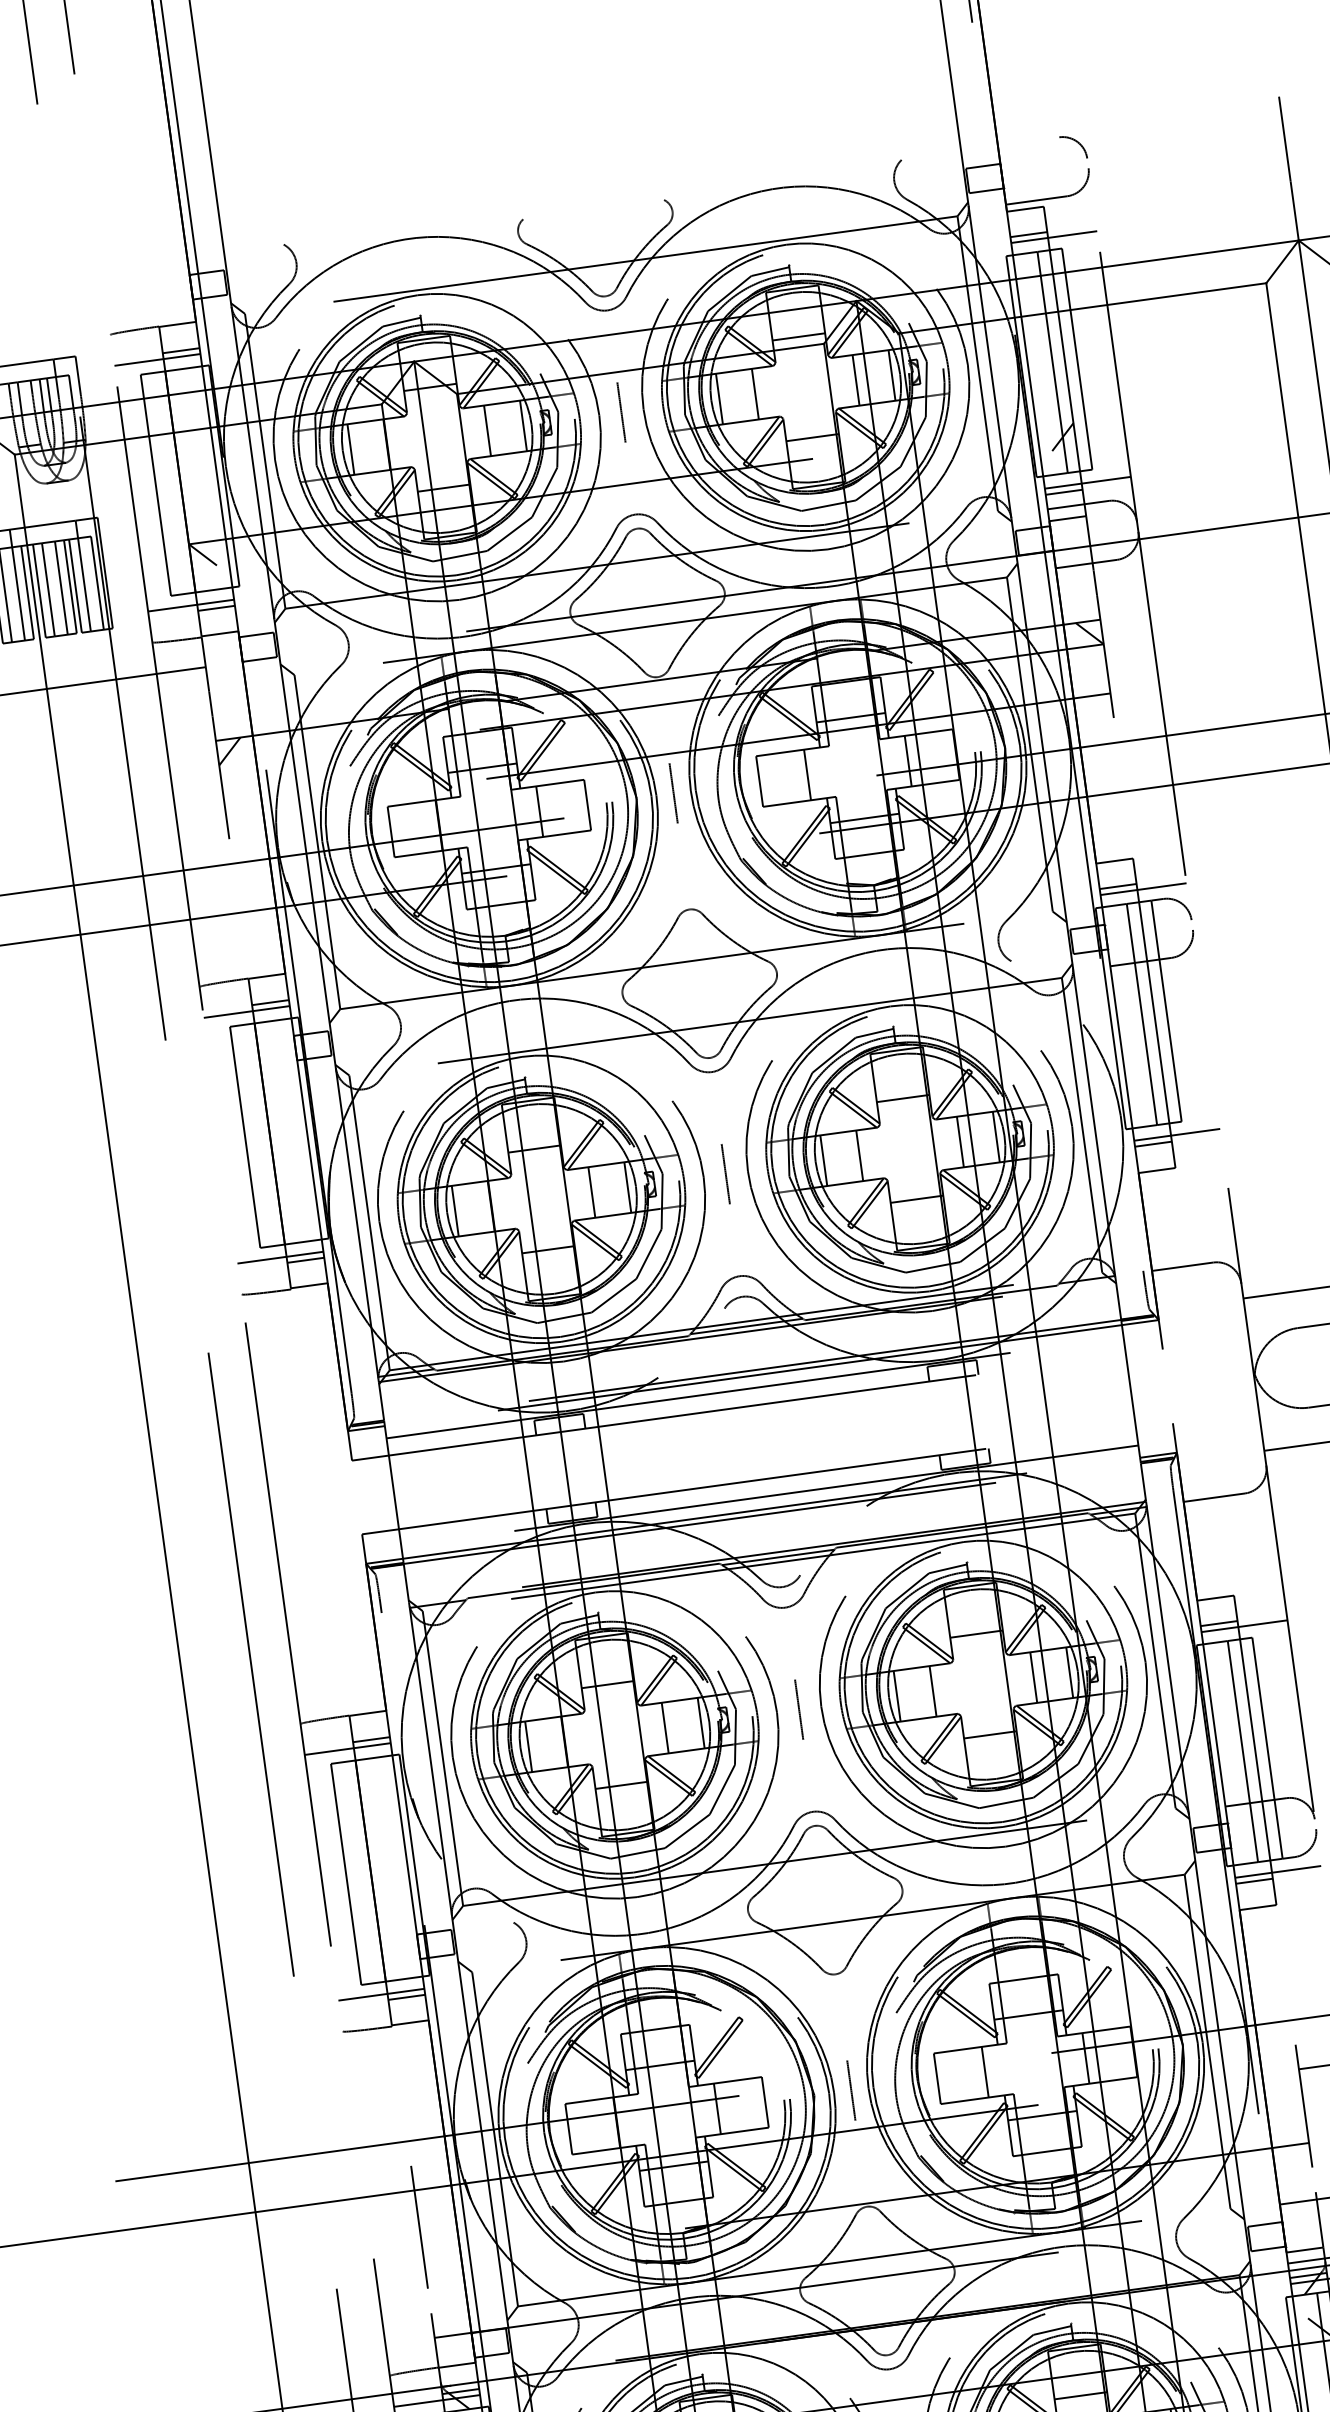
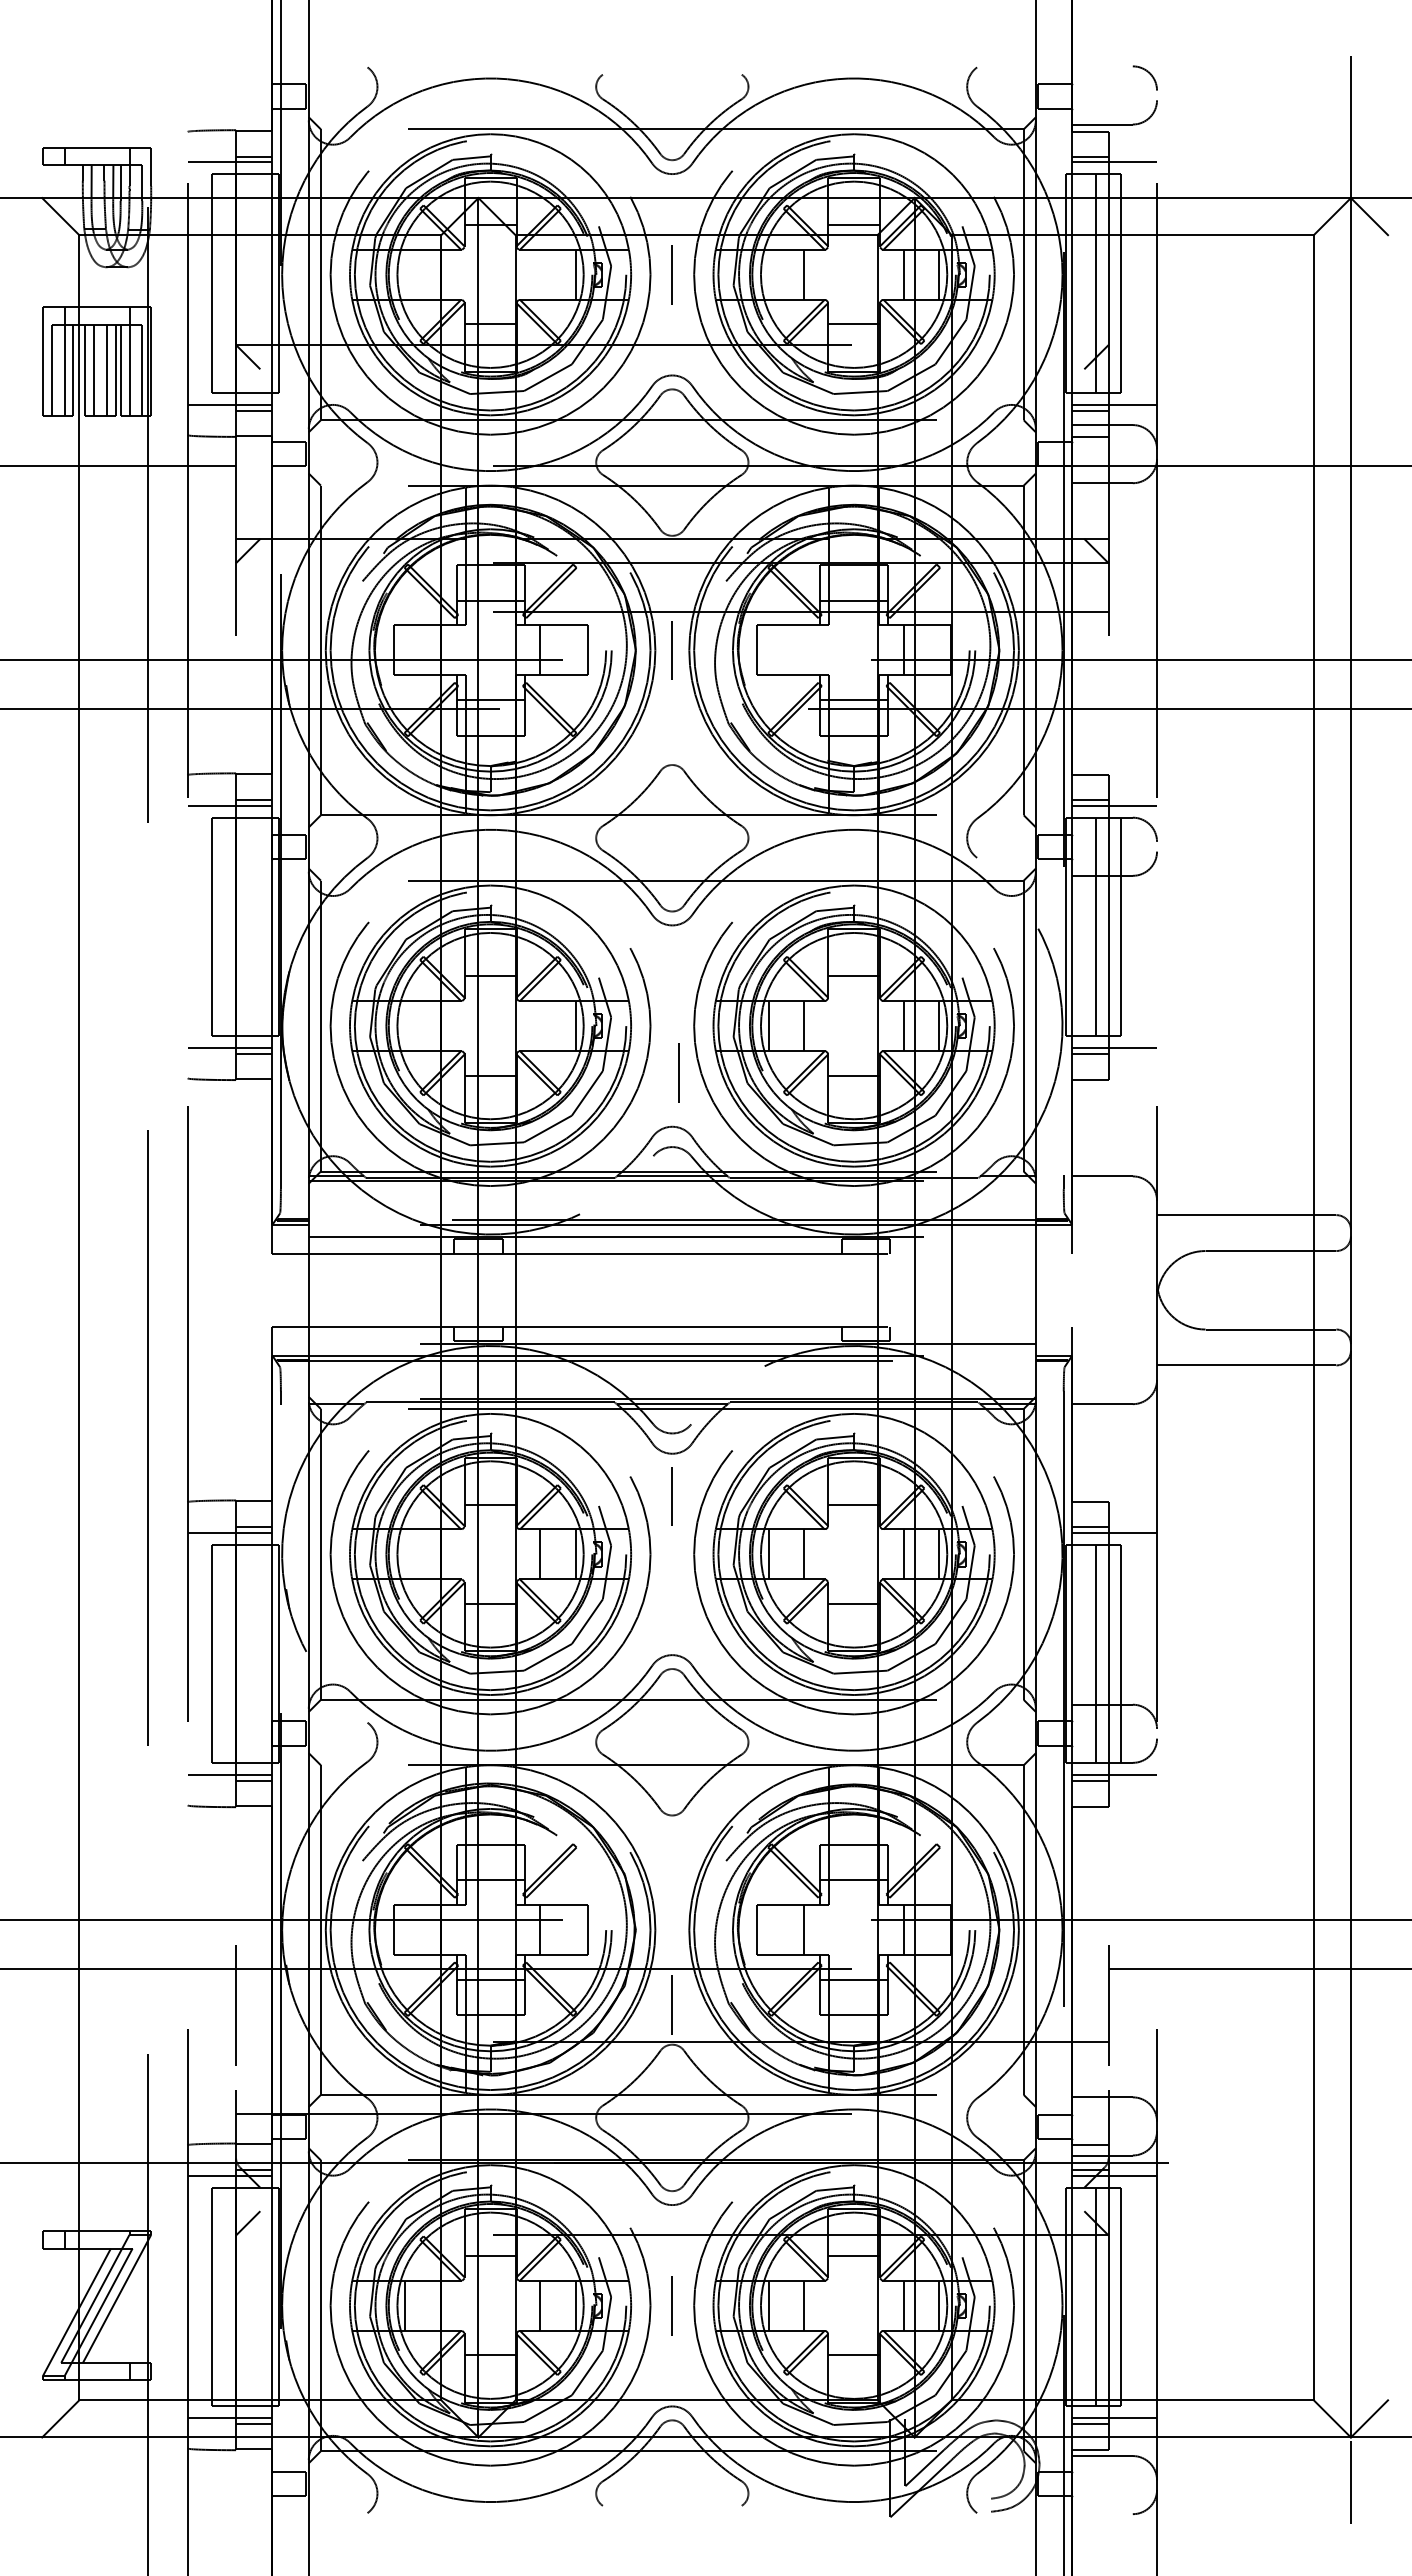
line: (718, 398) -> (768, 274), removed
line: (487, 430) -> (540, 274), removed
line: (350, 449) -> (405, 274), removed
line: (807, 775) -> (804, 650), removed
line: (724, 1173) -> (678, 1072), moved
line: (592, 1192) -> (540, 1026), removed
line: (455, 1211) -> (405, 1026), removed
line: (798, 1709) -> (671, 1496), moved
line: (528, 1746) -> (405, 1554), removed
line: (850, 2090) -> (671, 2004), moved

